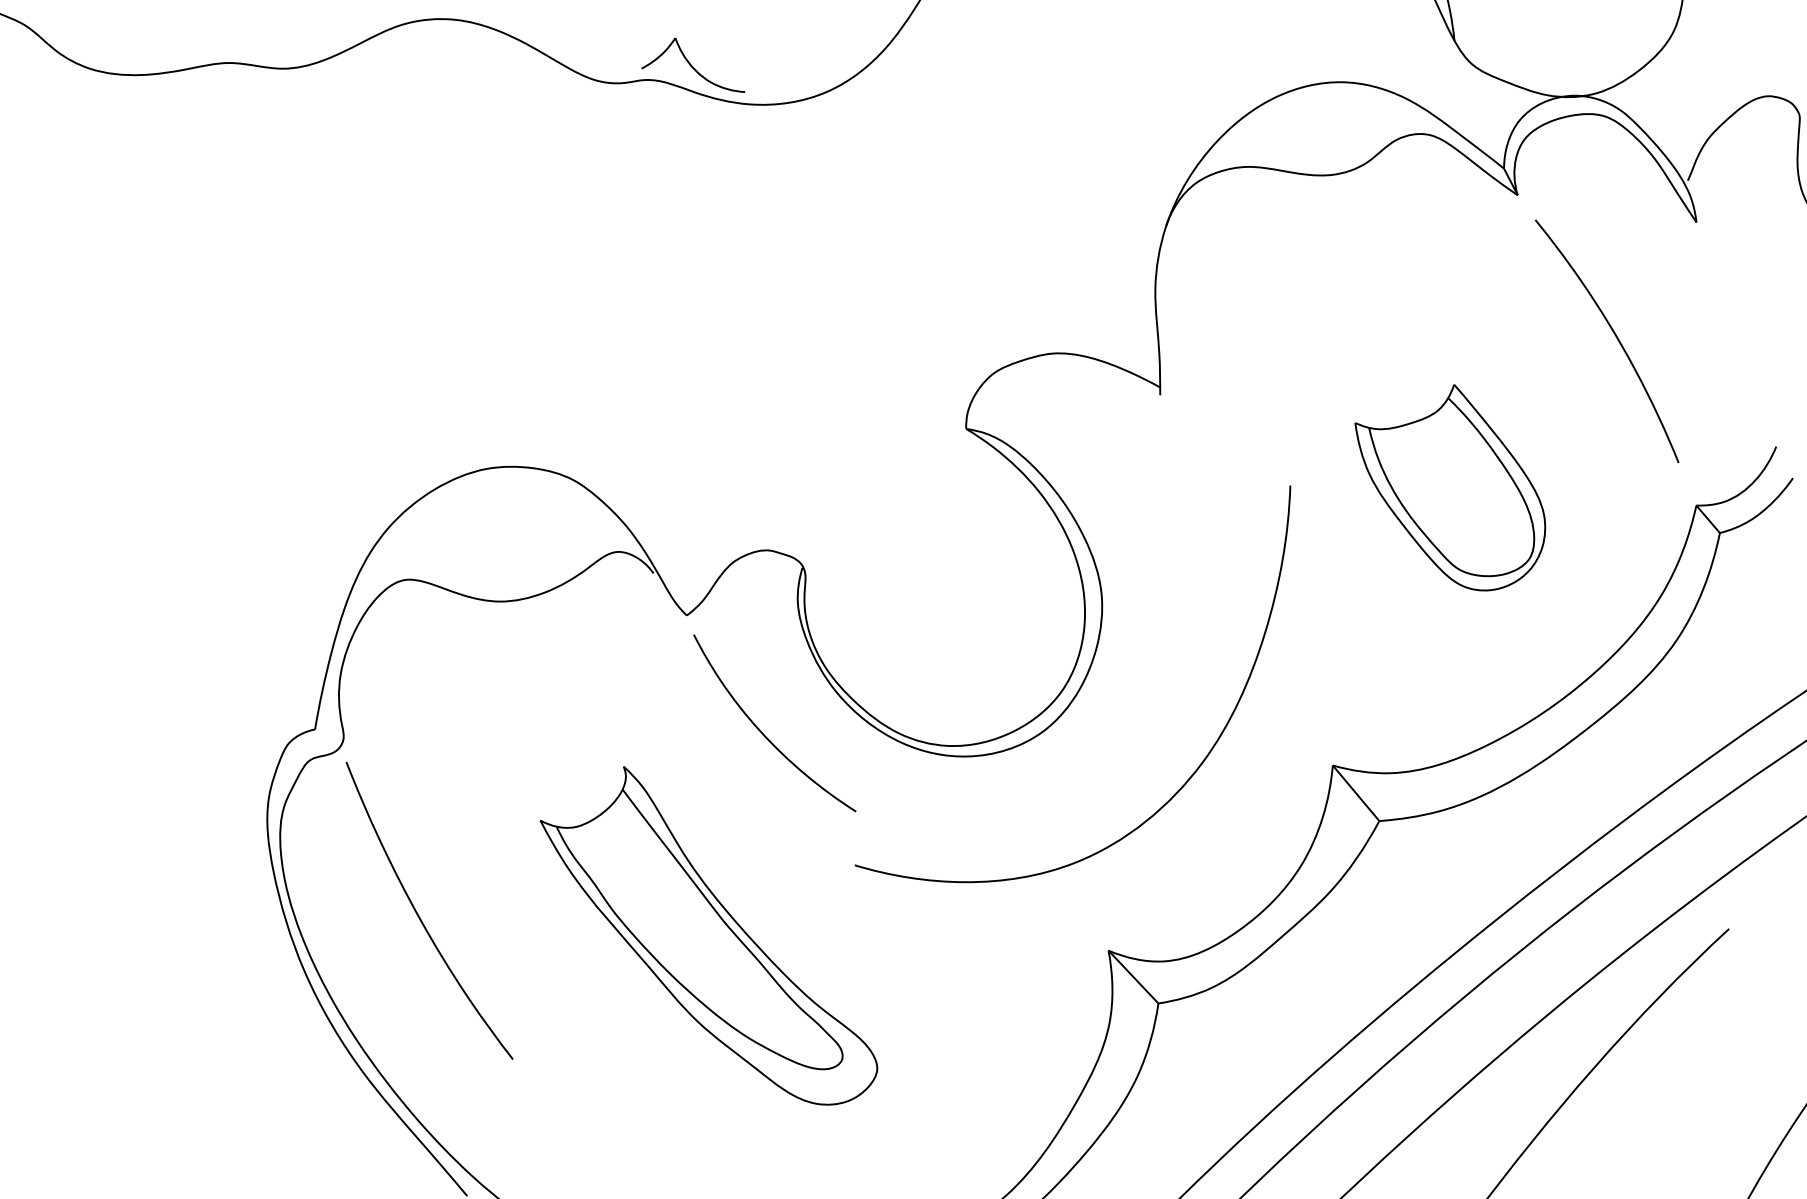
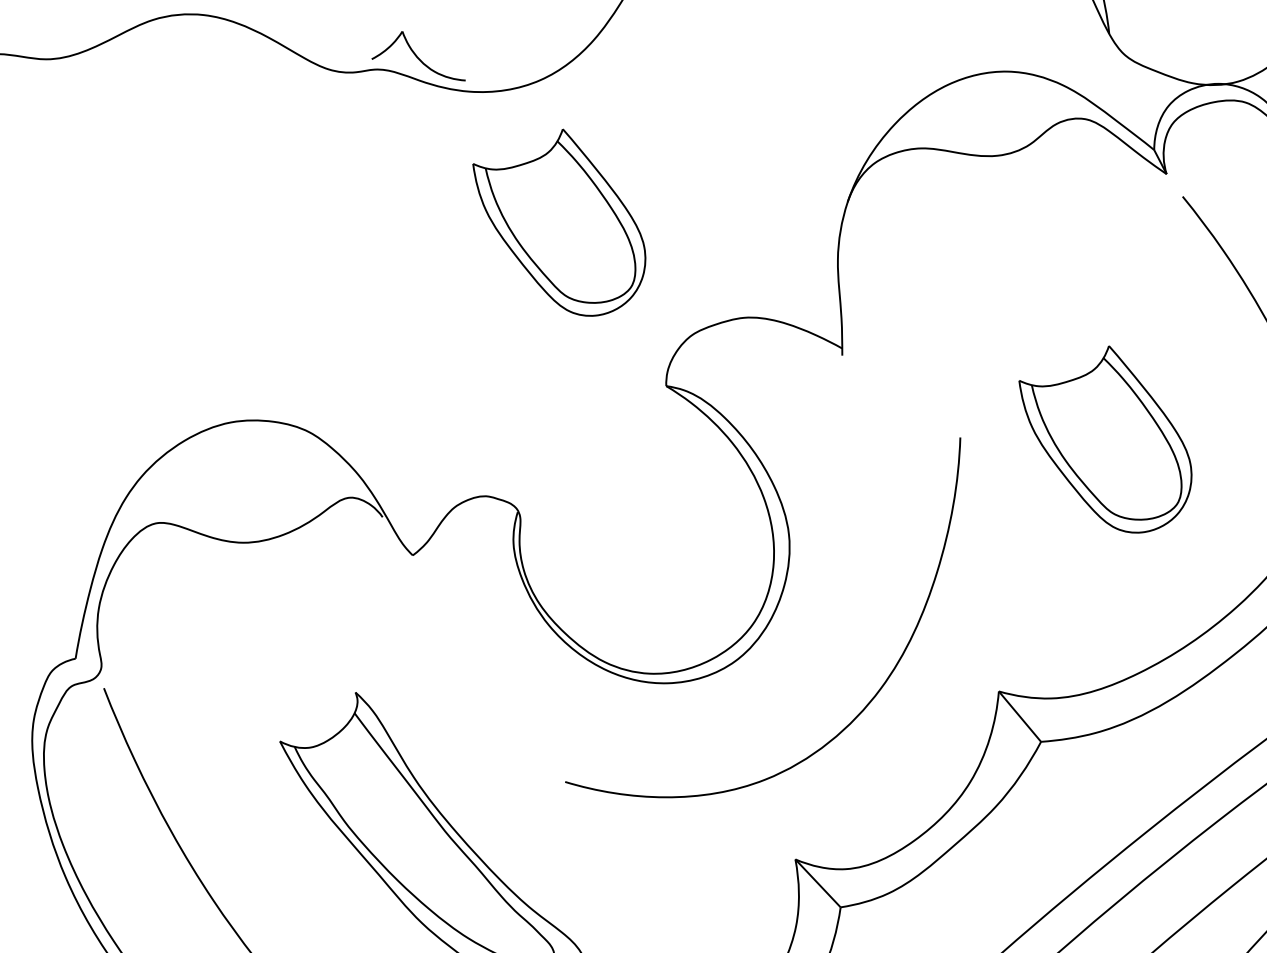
part: (848, 248) -> (559, 222), added
curve: (763, 733) -> (482, 662), removed

